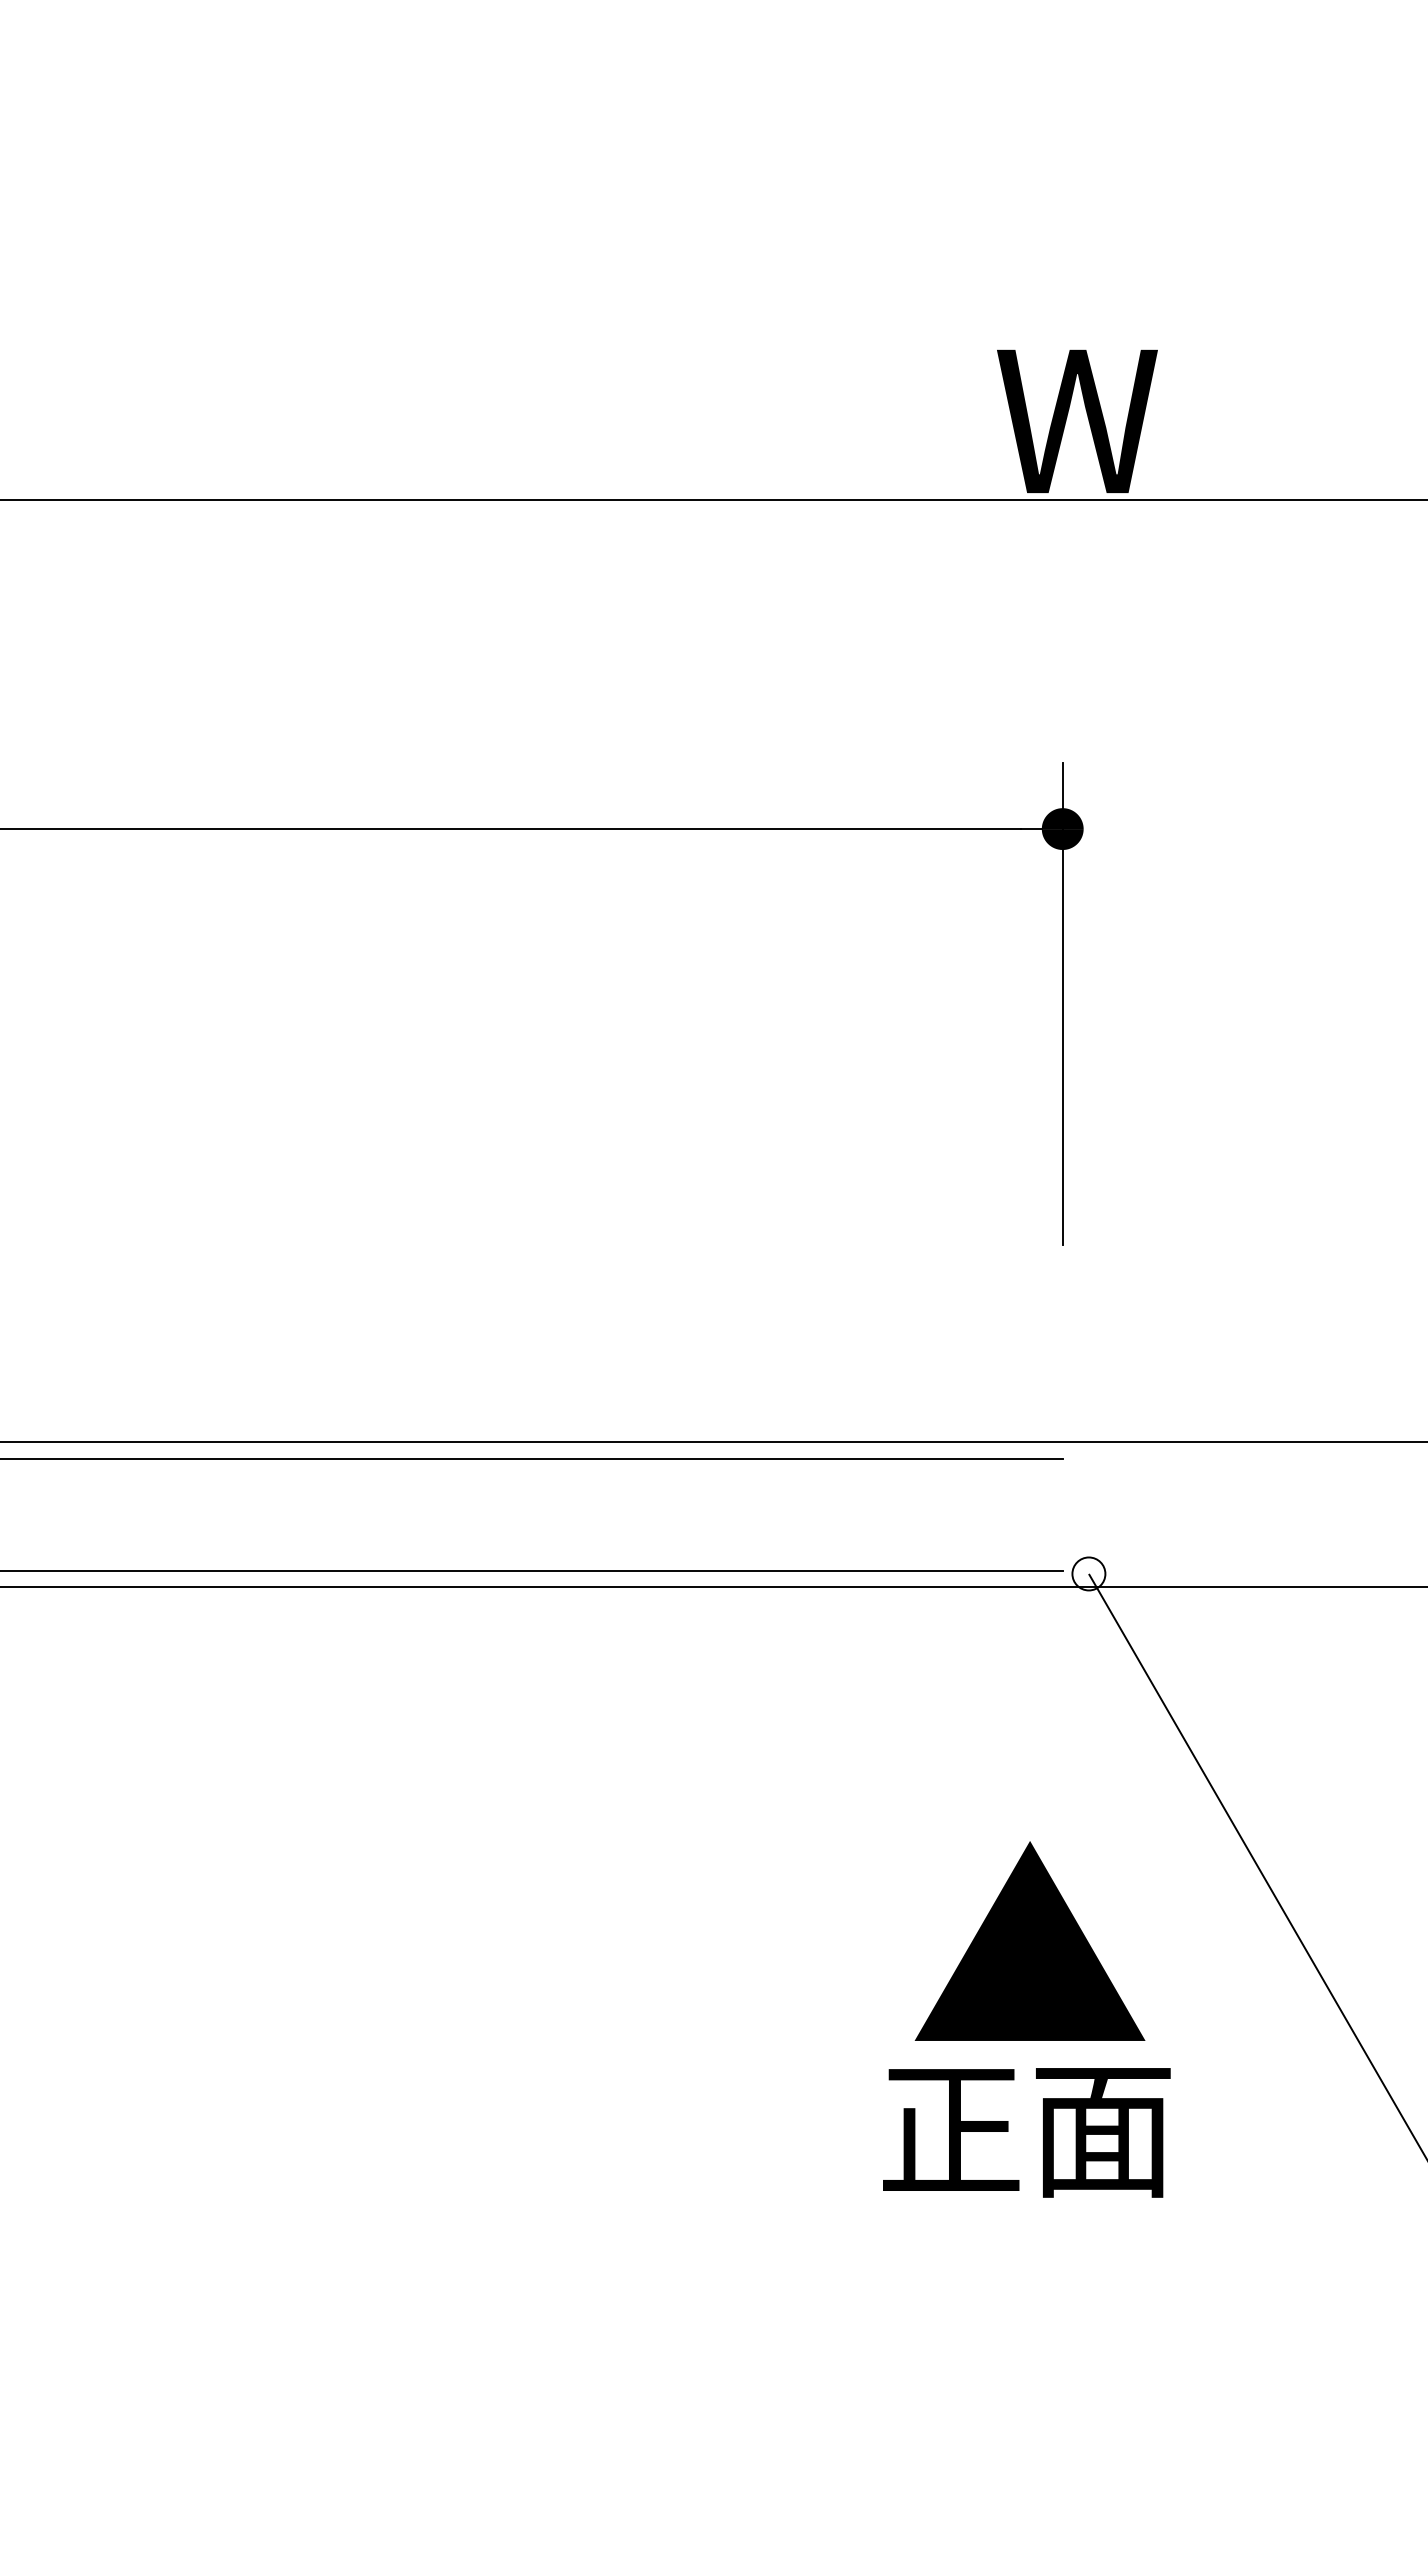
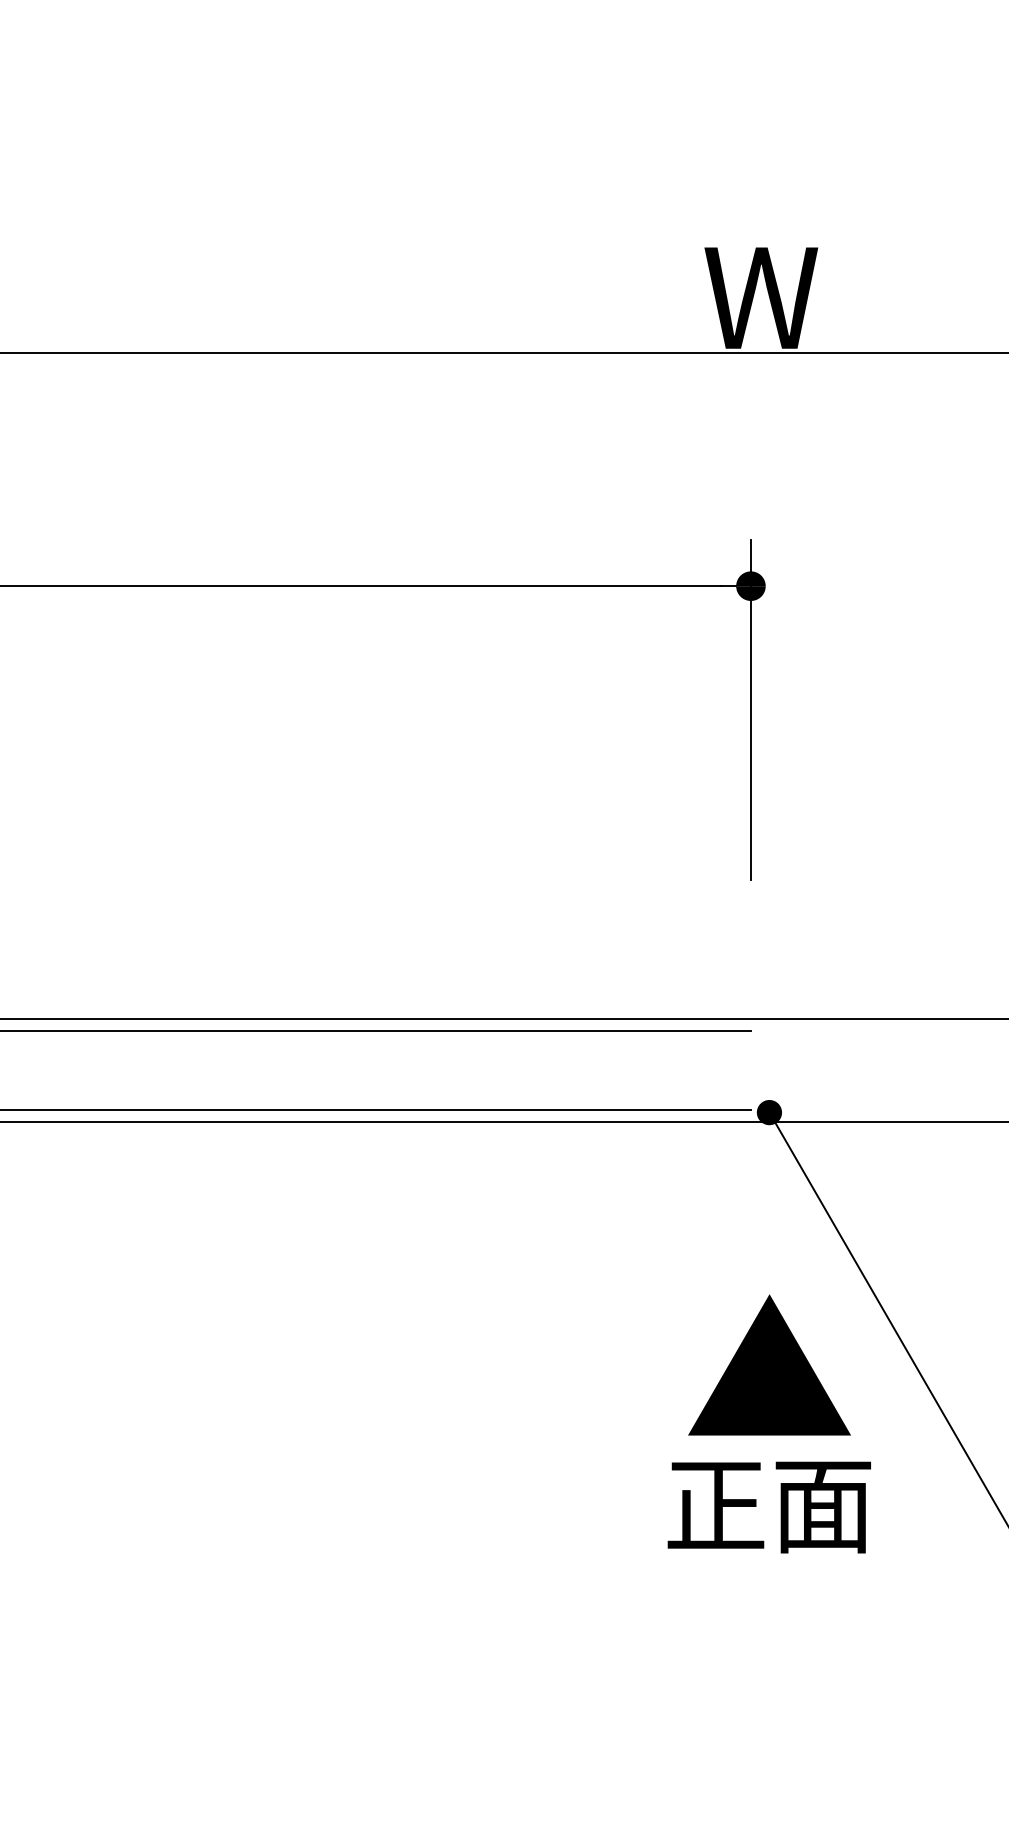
fill: (1088, 1573) -> (769, 1112), added
part: (1029, 1940) -> (769, 1364), moved
text: (1026, 2132) -> (769, 1507), moved

